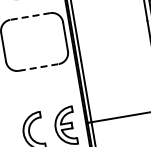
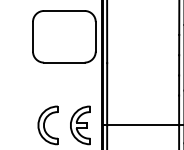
line: (29, 16) -> (63, 10), dashed -> solid
line: (38, 67) -> (64, 62), dashed -> solid

